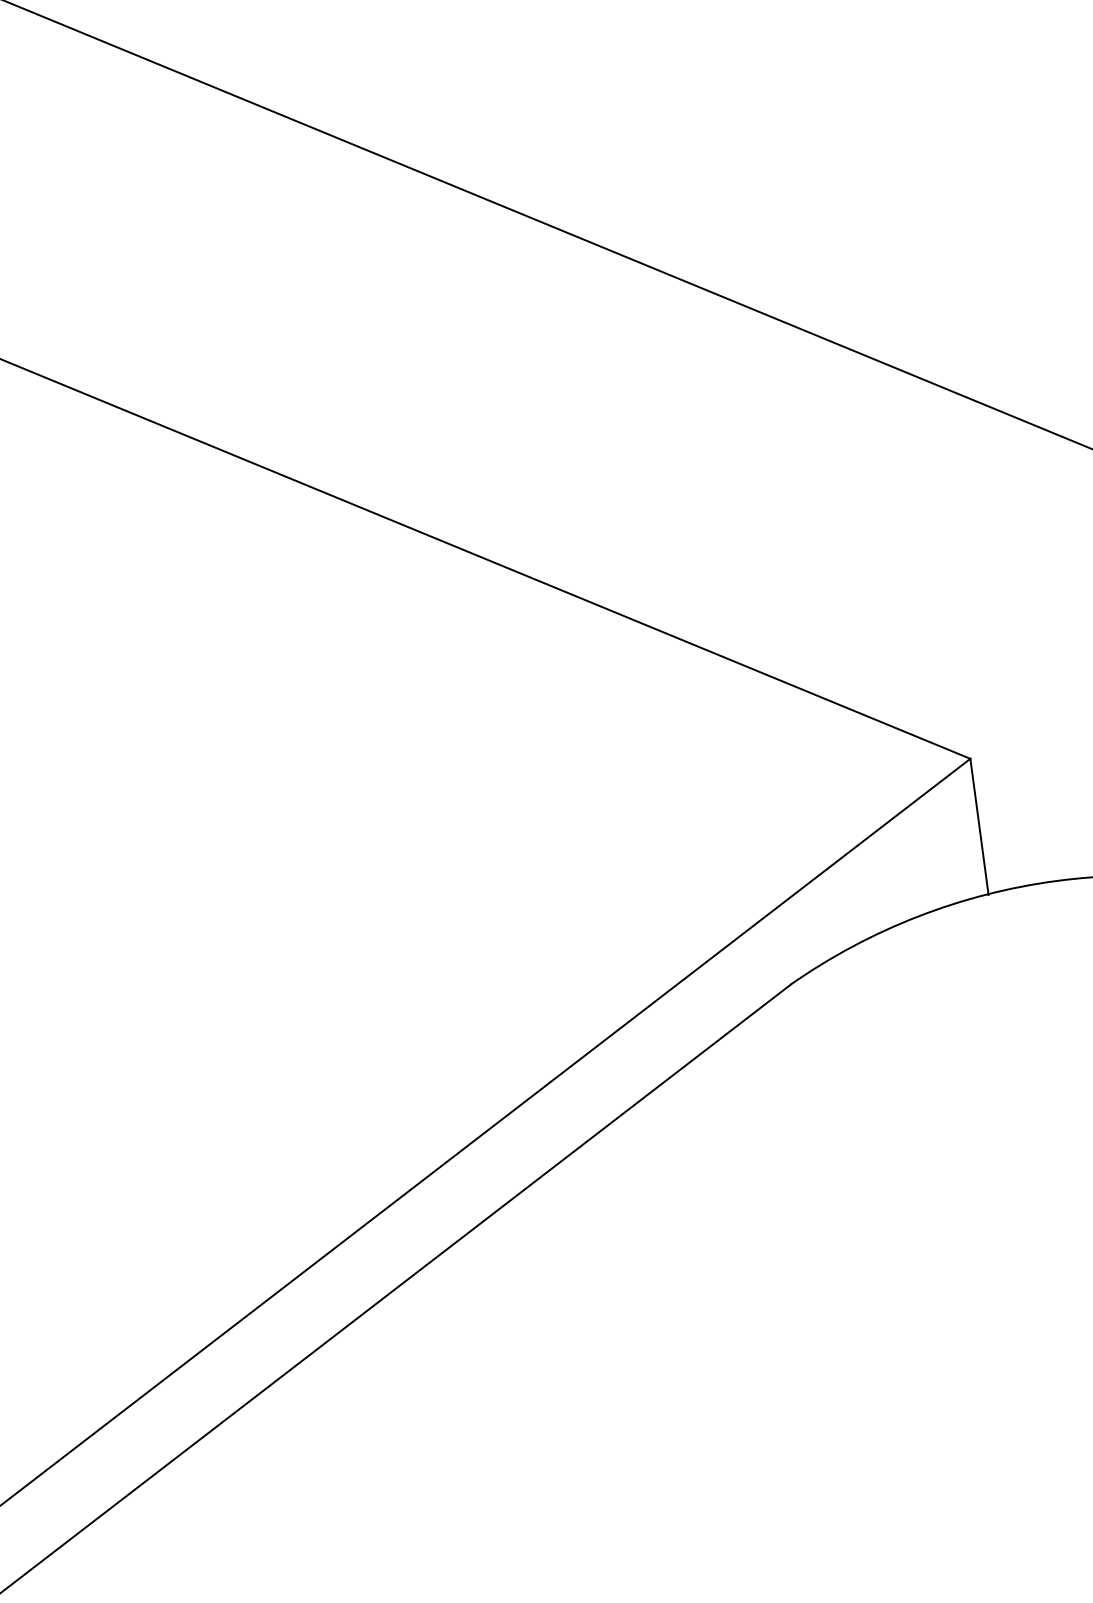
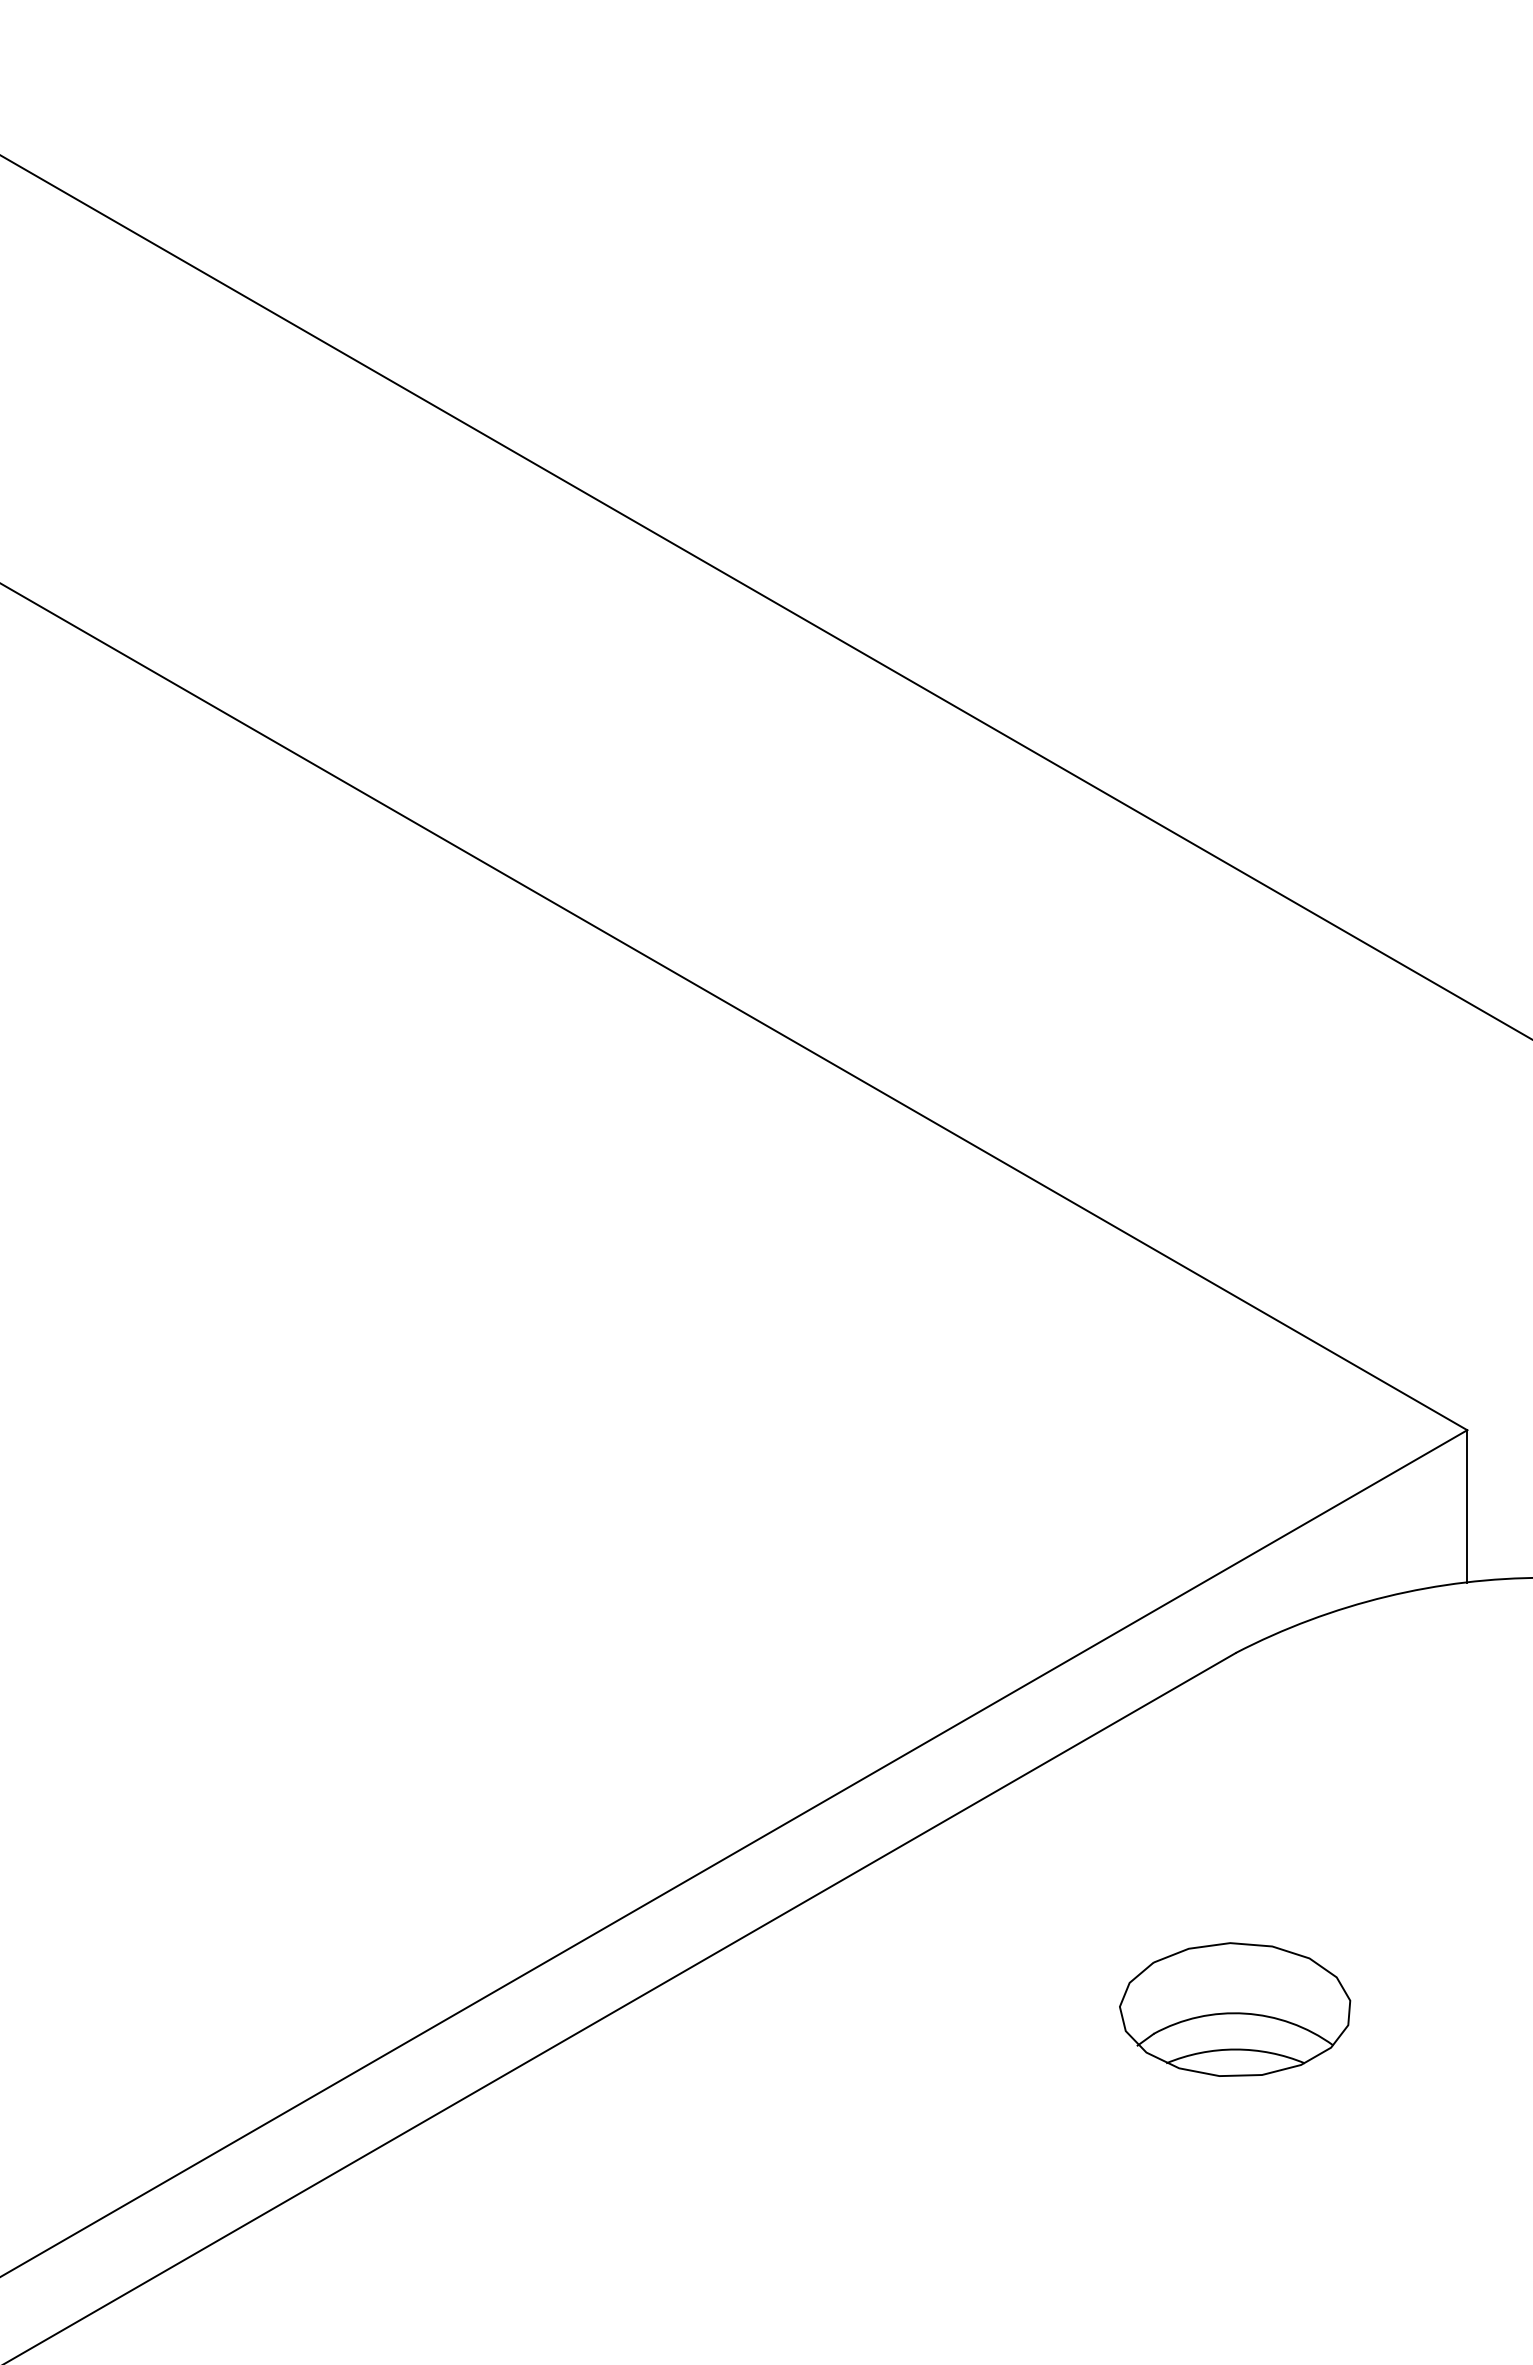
part: (832, 1301) -> (1235, 2009), added

